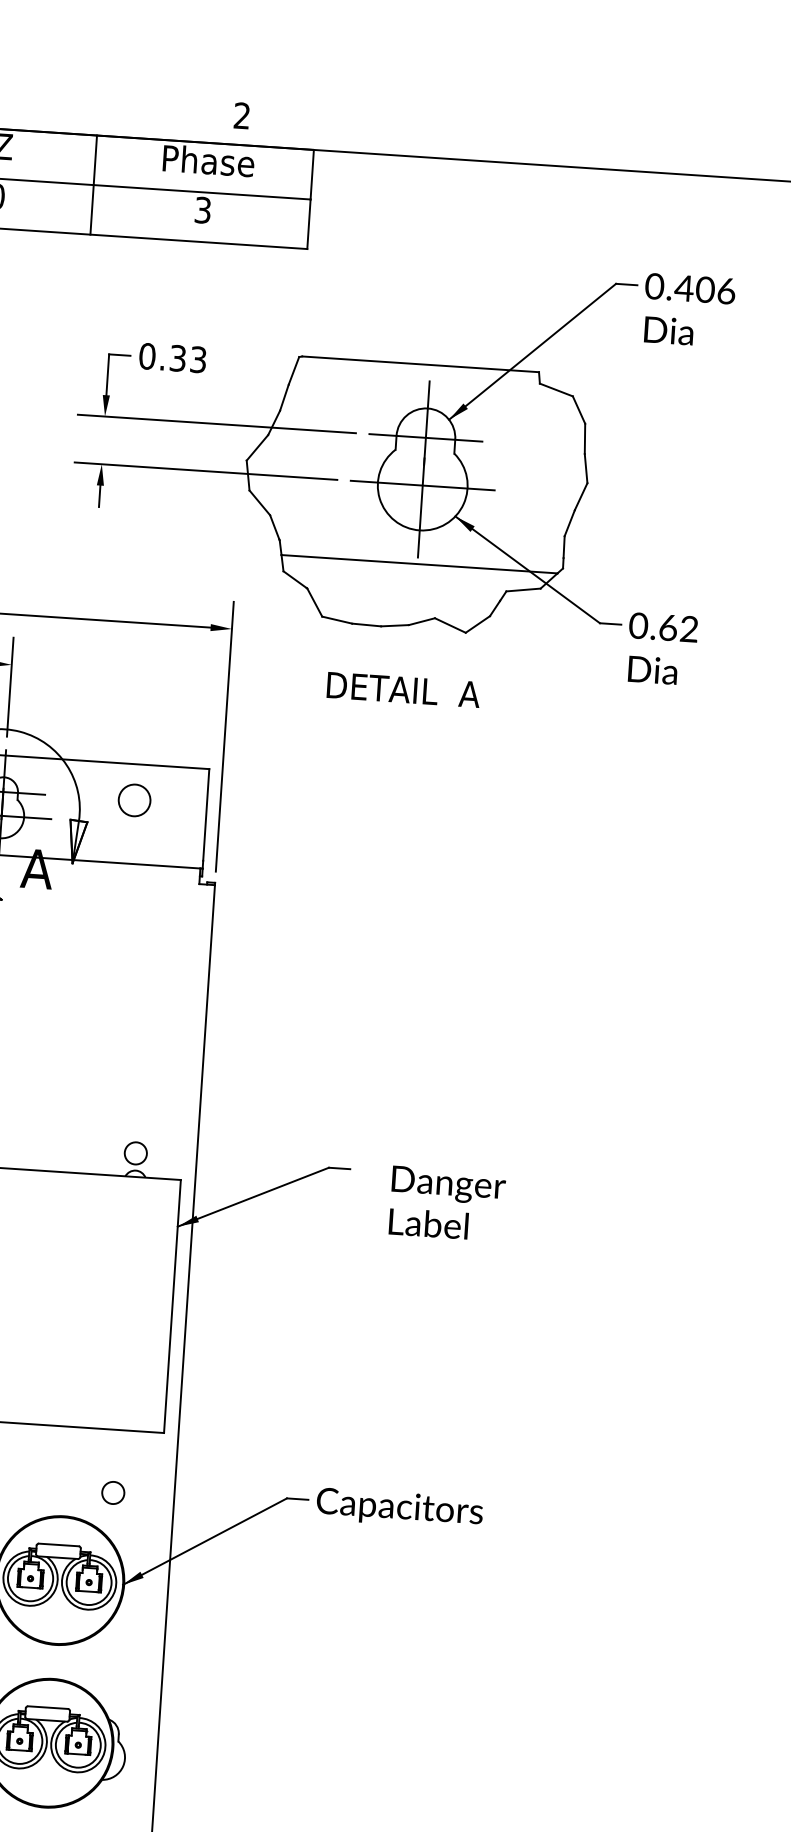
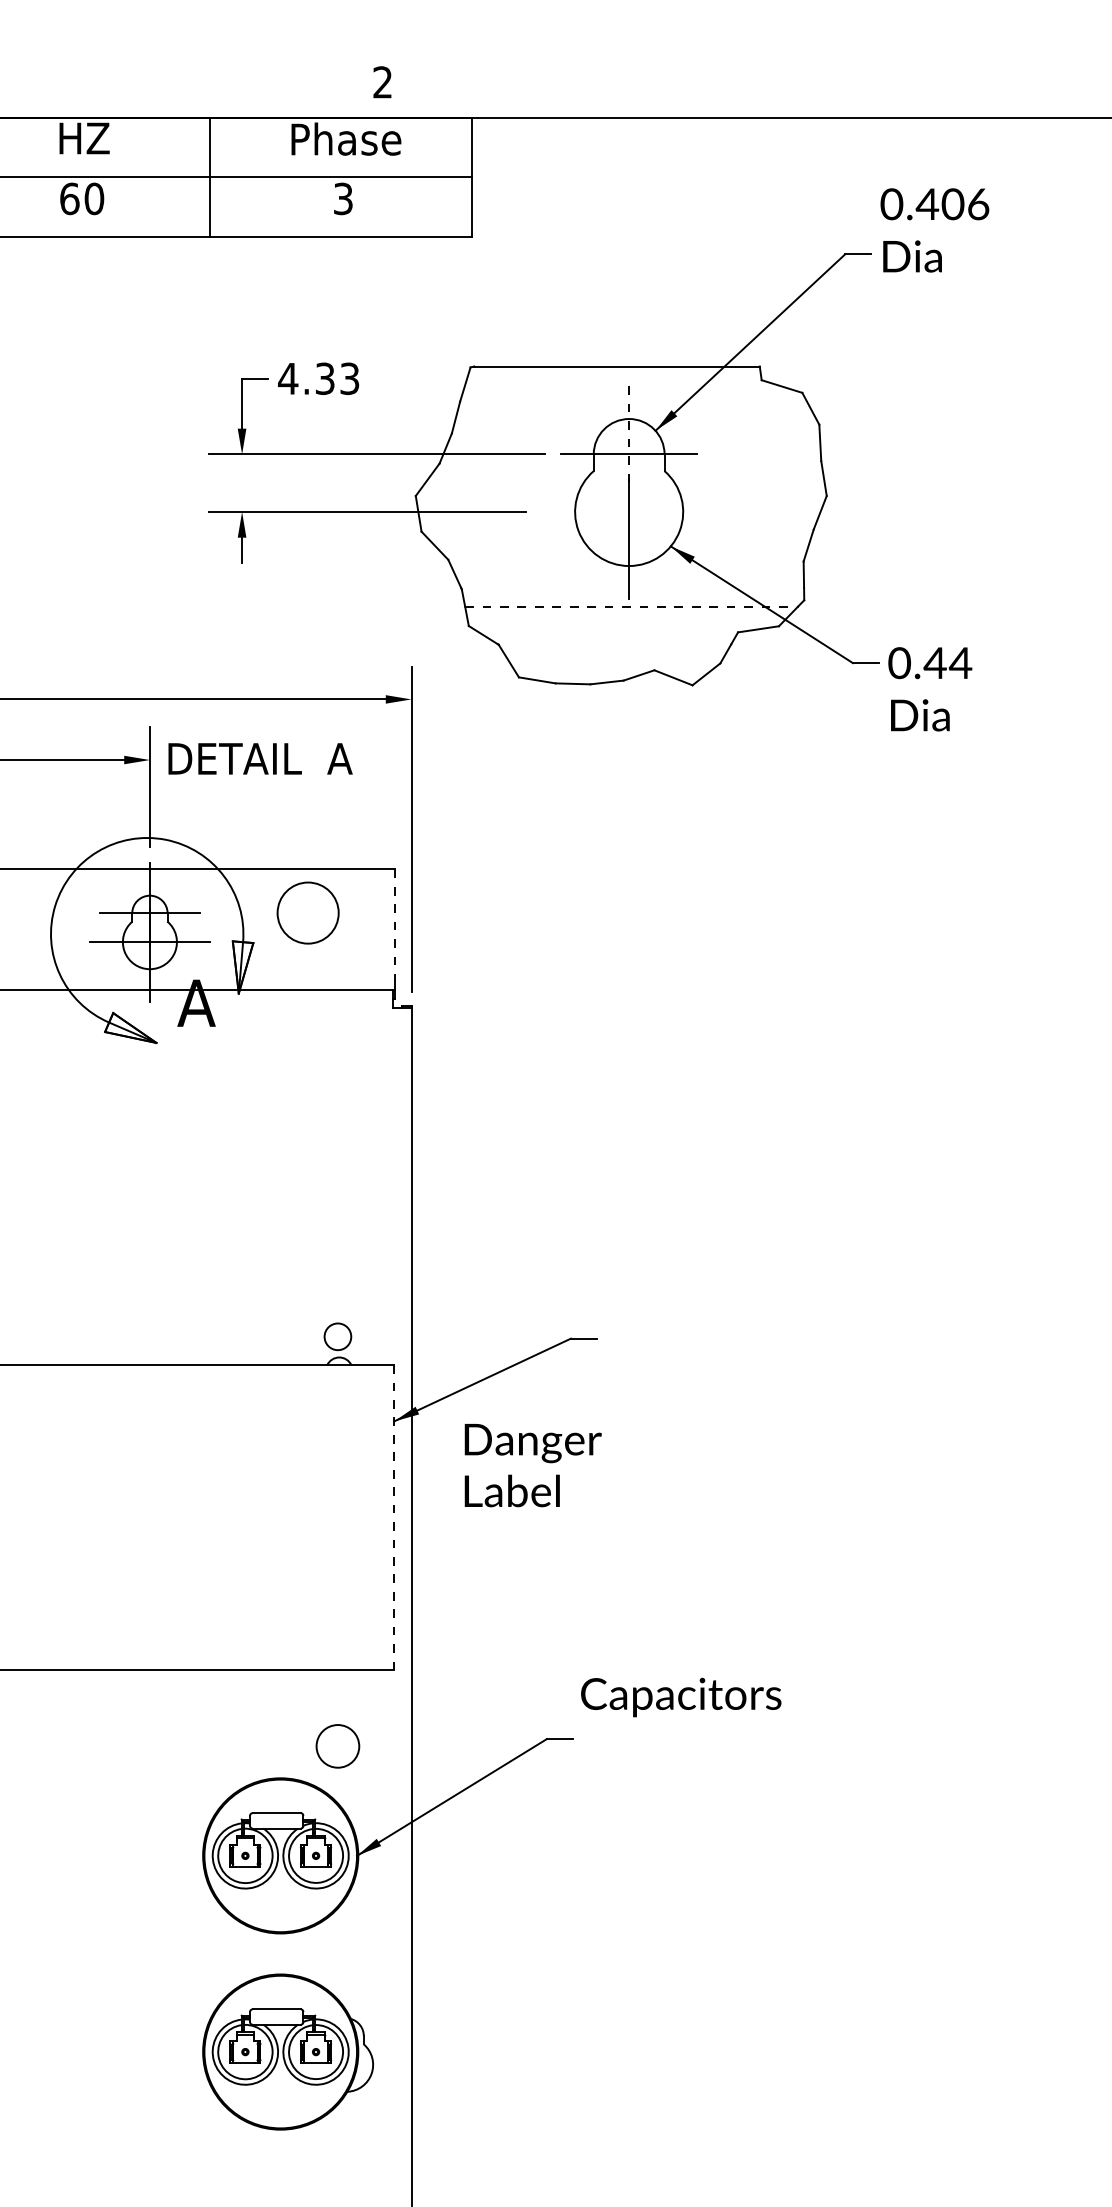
text: (688, 310) -> (934, 230), moved
text: (147, 356) -> (288, 378), 0.33 -> 4.33
line: (427, 423) -> (629, 437), solid -> dashed
line: (422, 485) -> (628, 511), removed
line: (420, 564) -> (632, 606), solid -> dashed
text: (678, 628) -> (947, 663), 0.62 -> 0.44
text: (403, 689) -> (260, 758), moved
circle: (134, 799) -> (308, 912), size x1.6
line: (206, 815) -> (395, 925), solid -> dashed
text: (446, 1203) -> (532, 1465), moved
line: (172, 1306) -> (394, 1517), solid -> dashed
circle: (112, 1493) -> (337, 1746), size x1.6
text: (400, 1508) -> (681, 1697), moved

